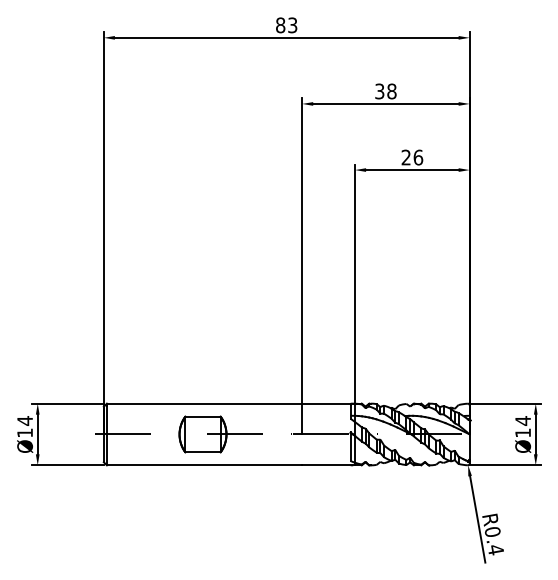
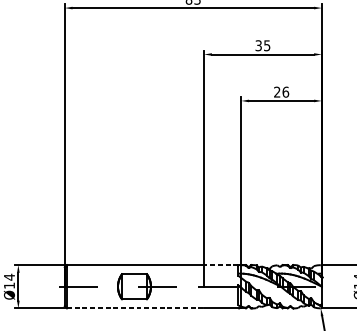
text: (391, 91) -> (266, 45), 38 -> 35
line: (325, 403) -> (220, 264), solid -> dashed
line: (204, 465) -> (135, 308), solid -> dashed

